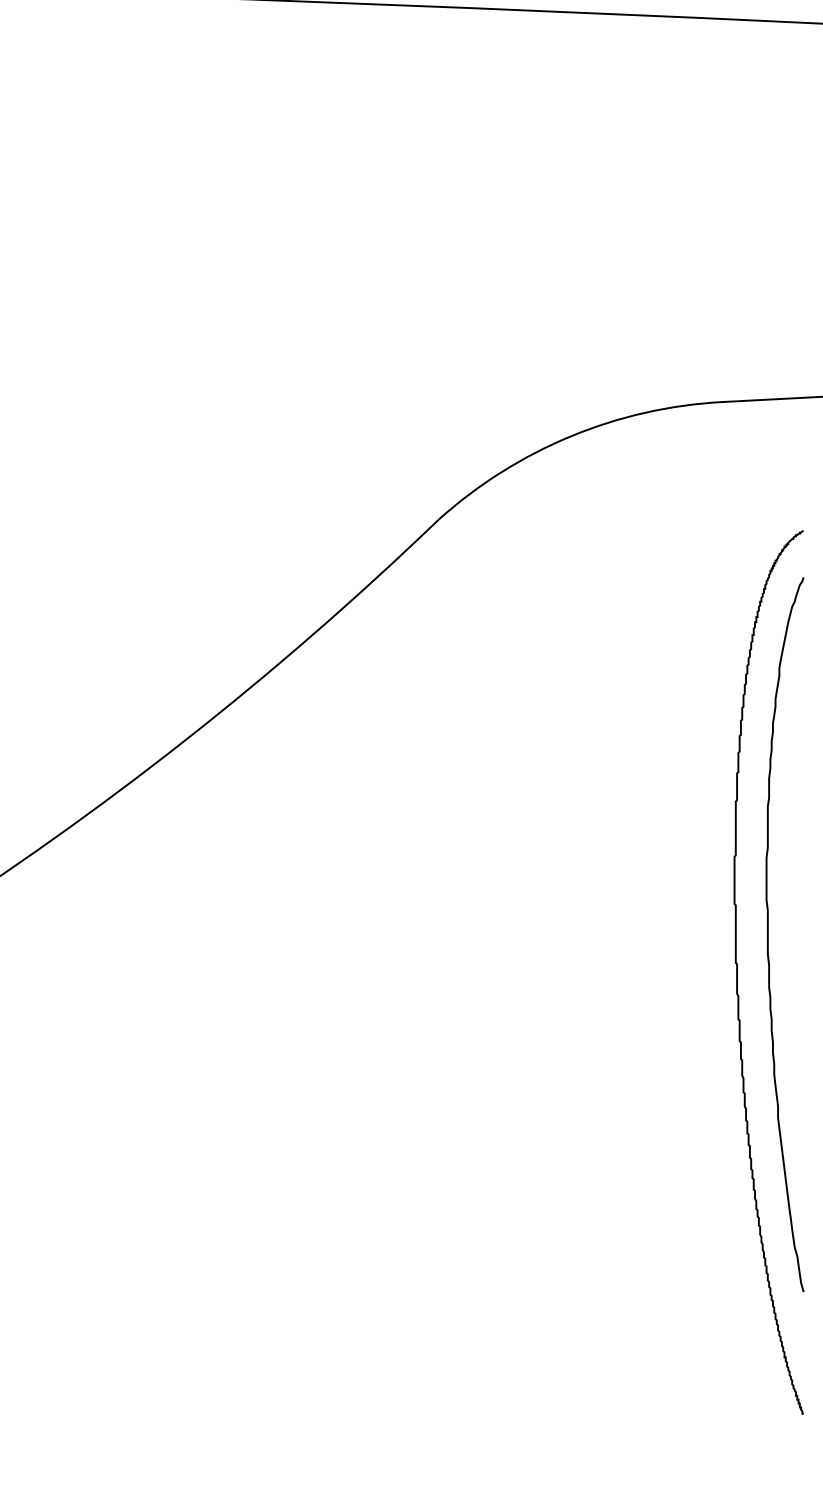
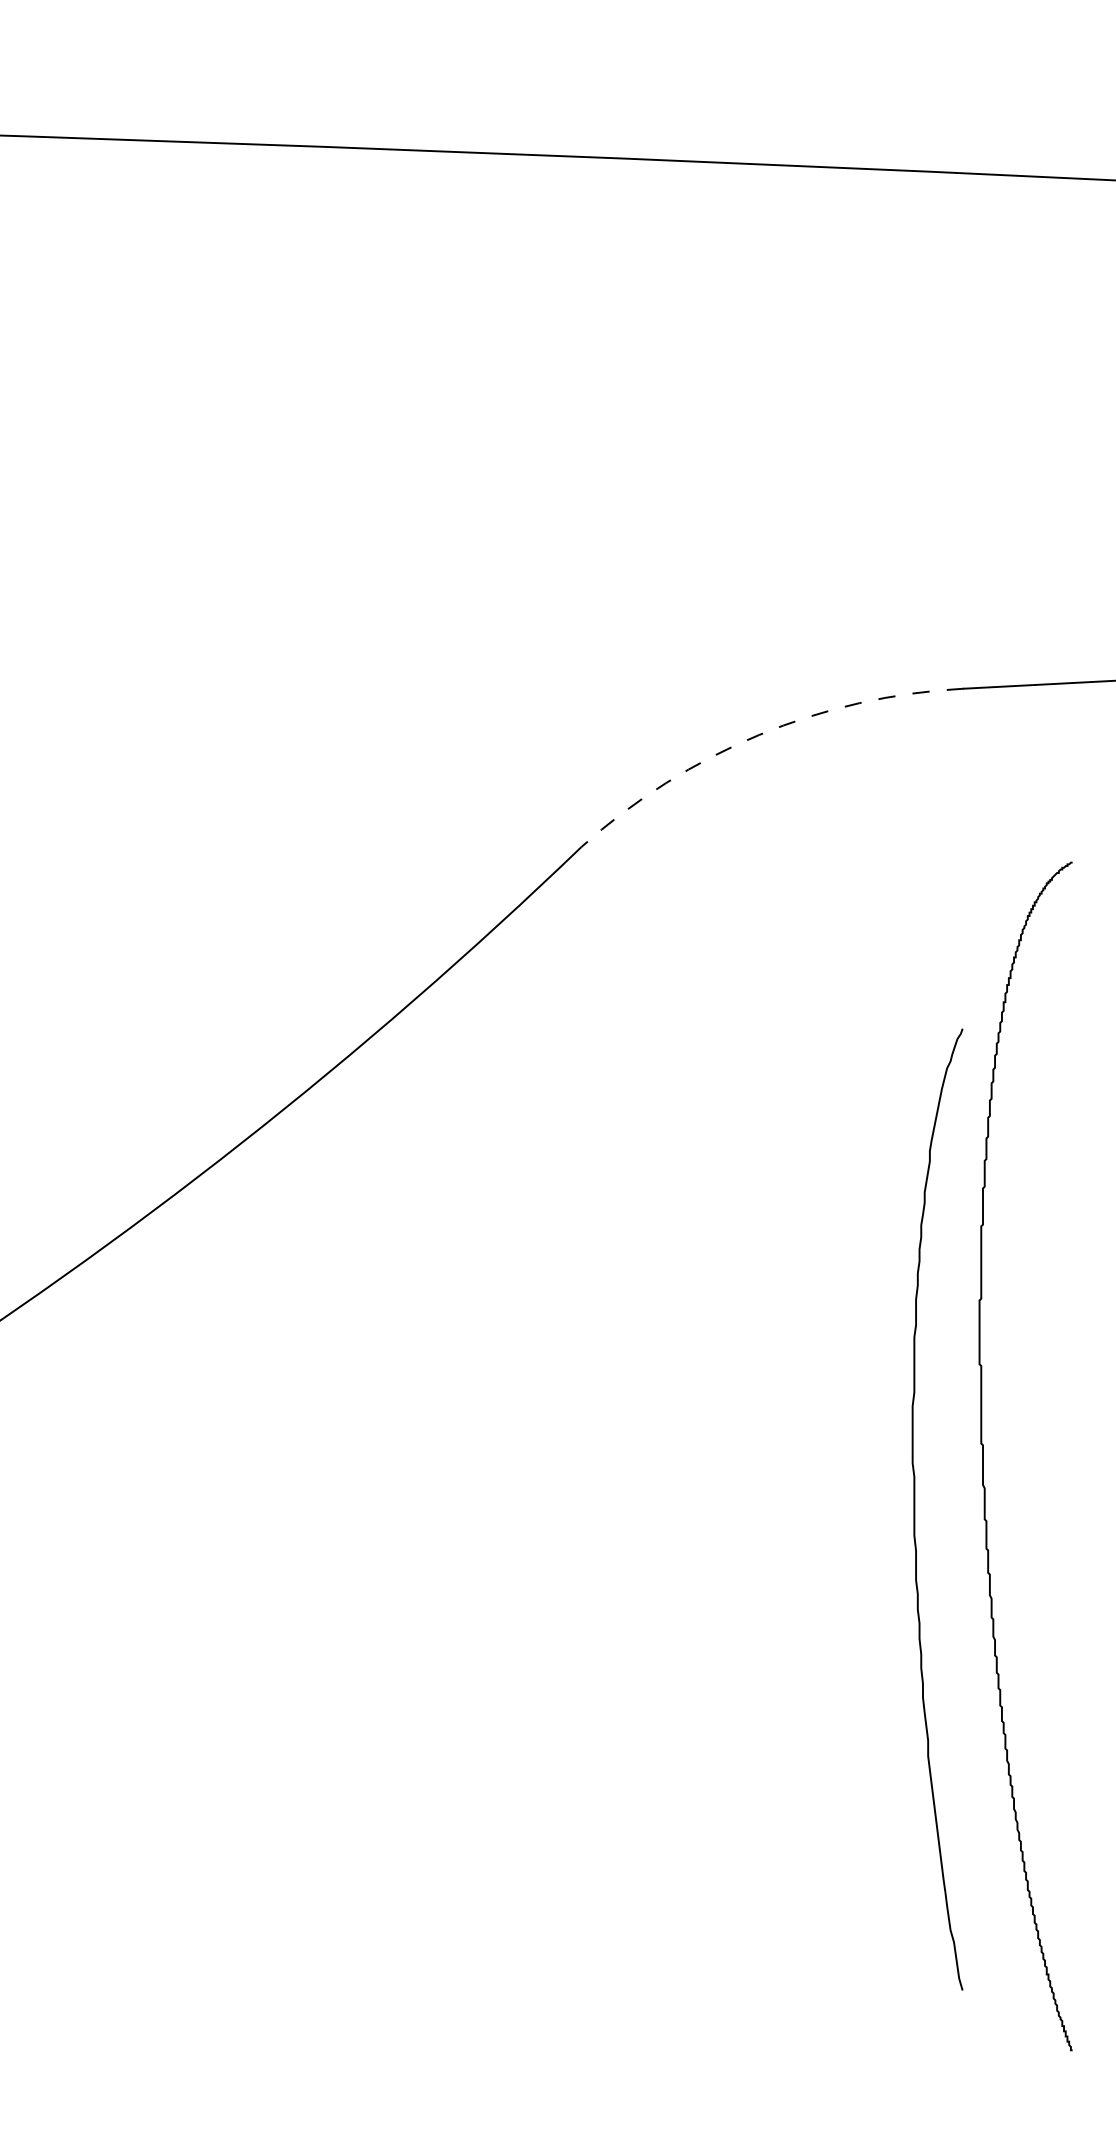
arc: (571, 436) -> (759, 735), solid -> dashed
curve: (768, 934) -> (915, 1509), moved

